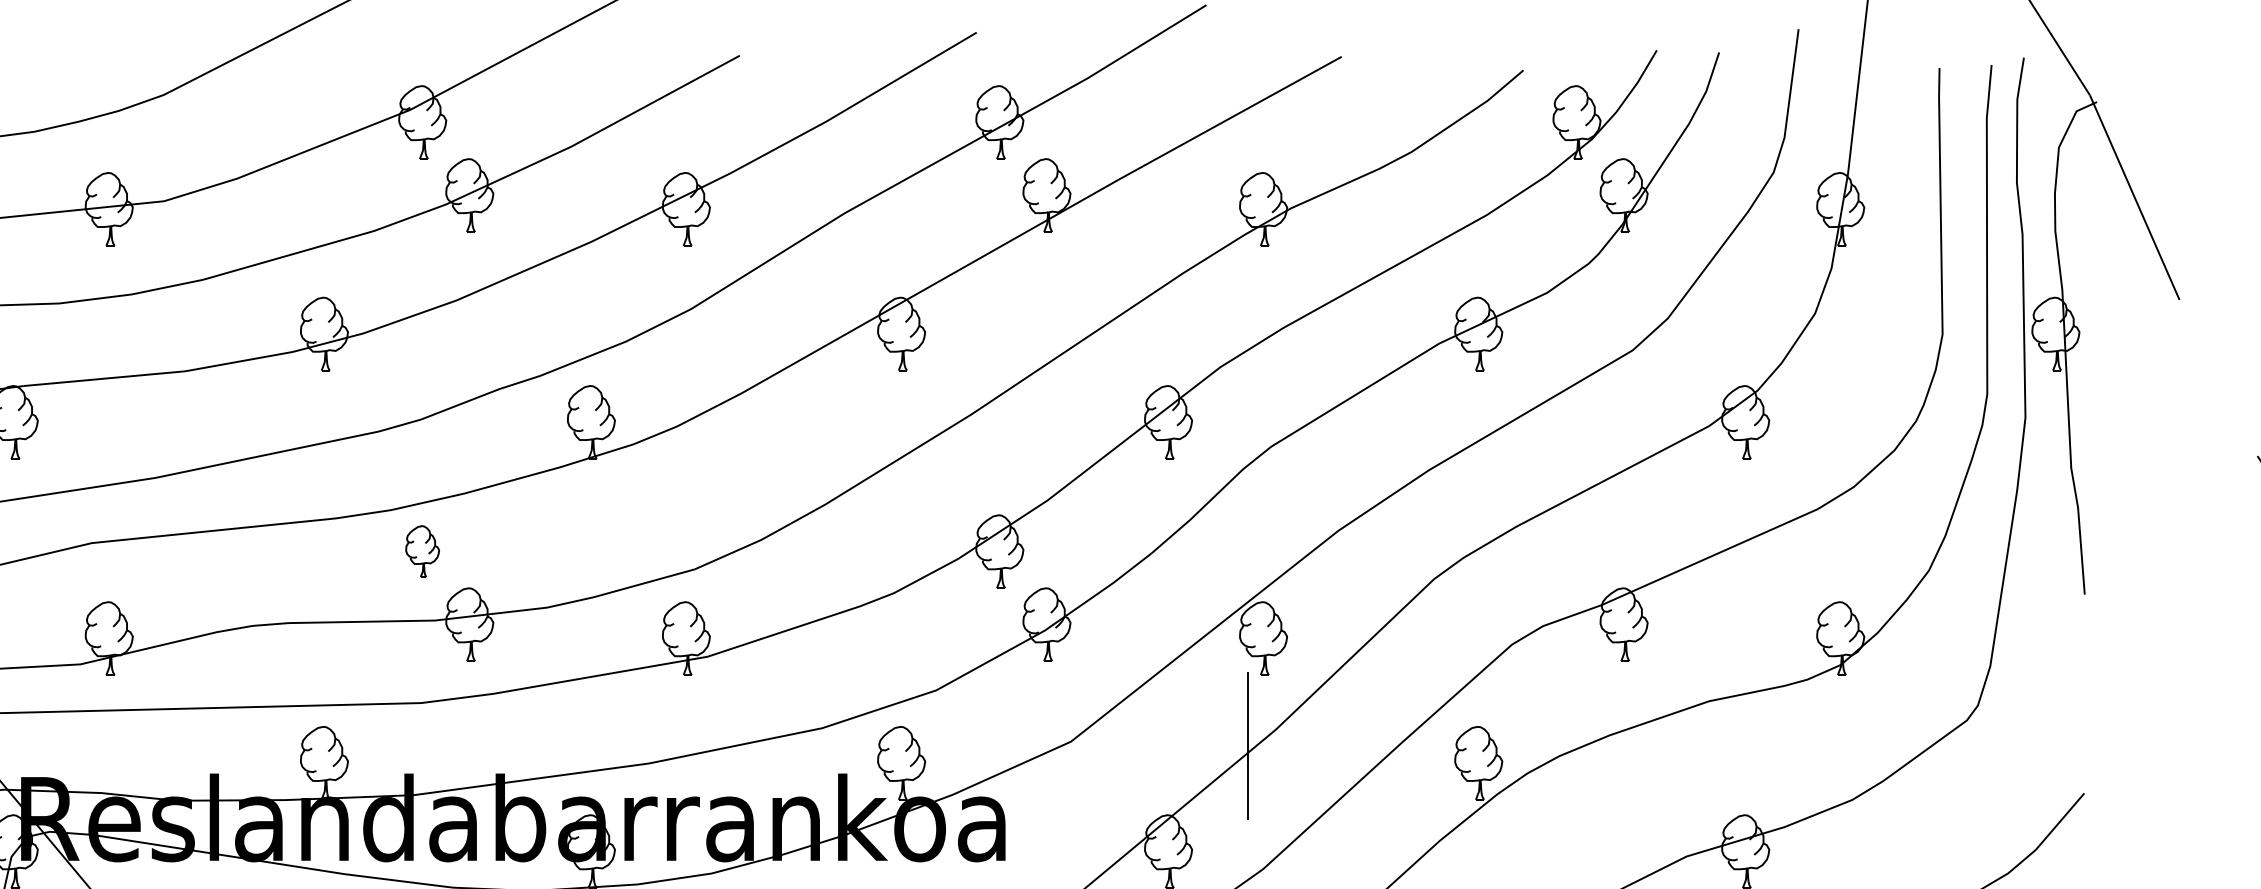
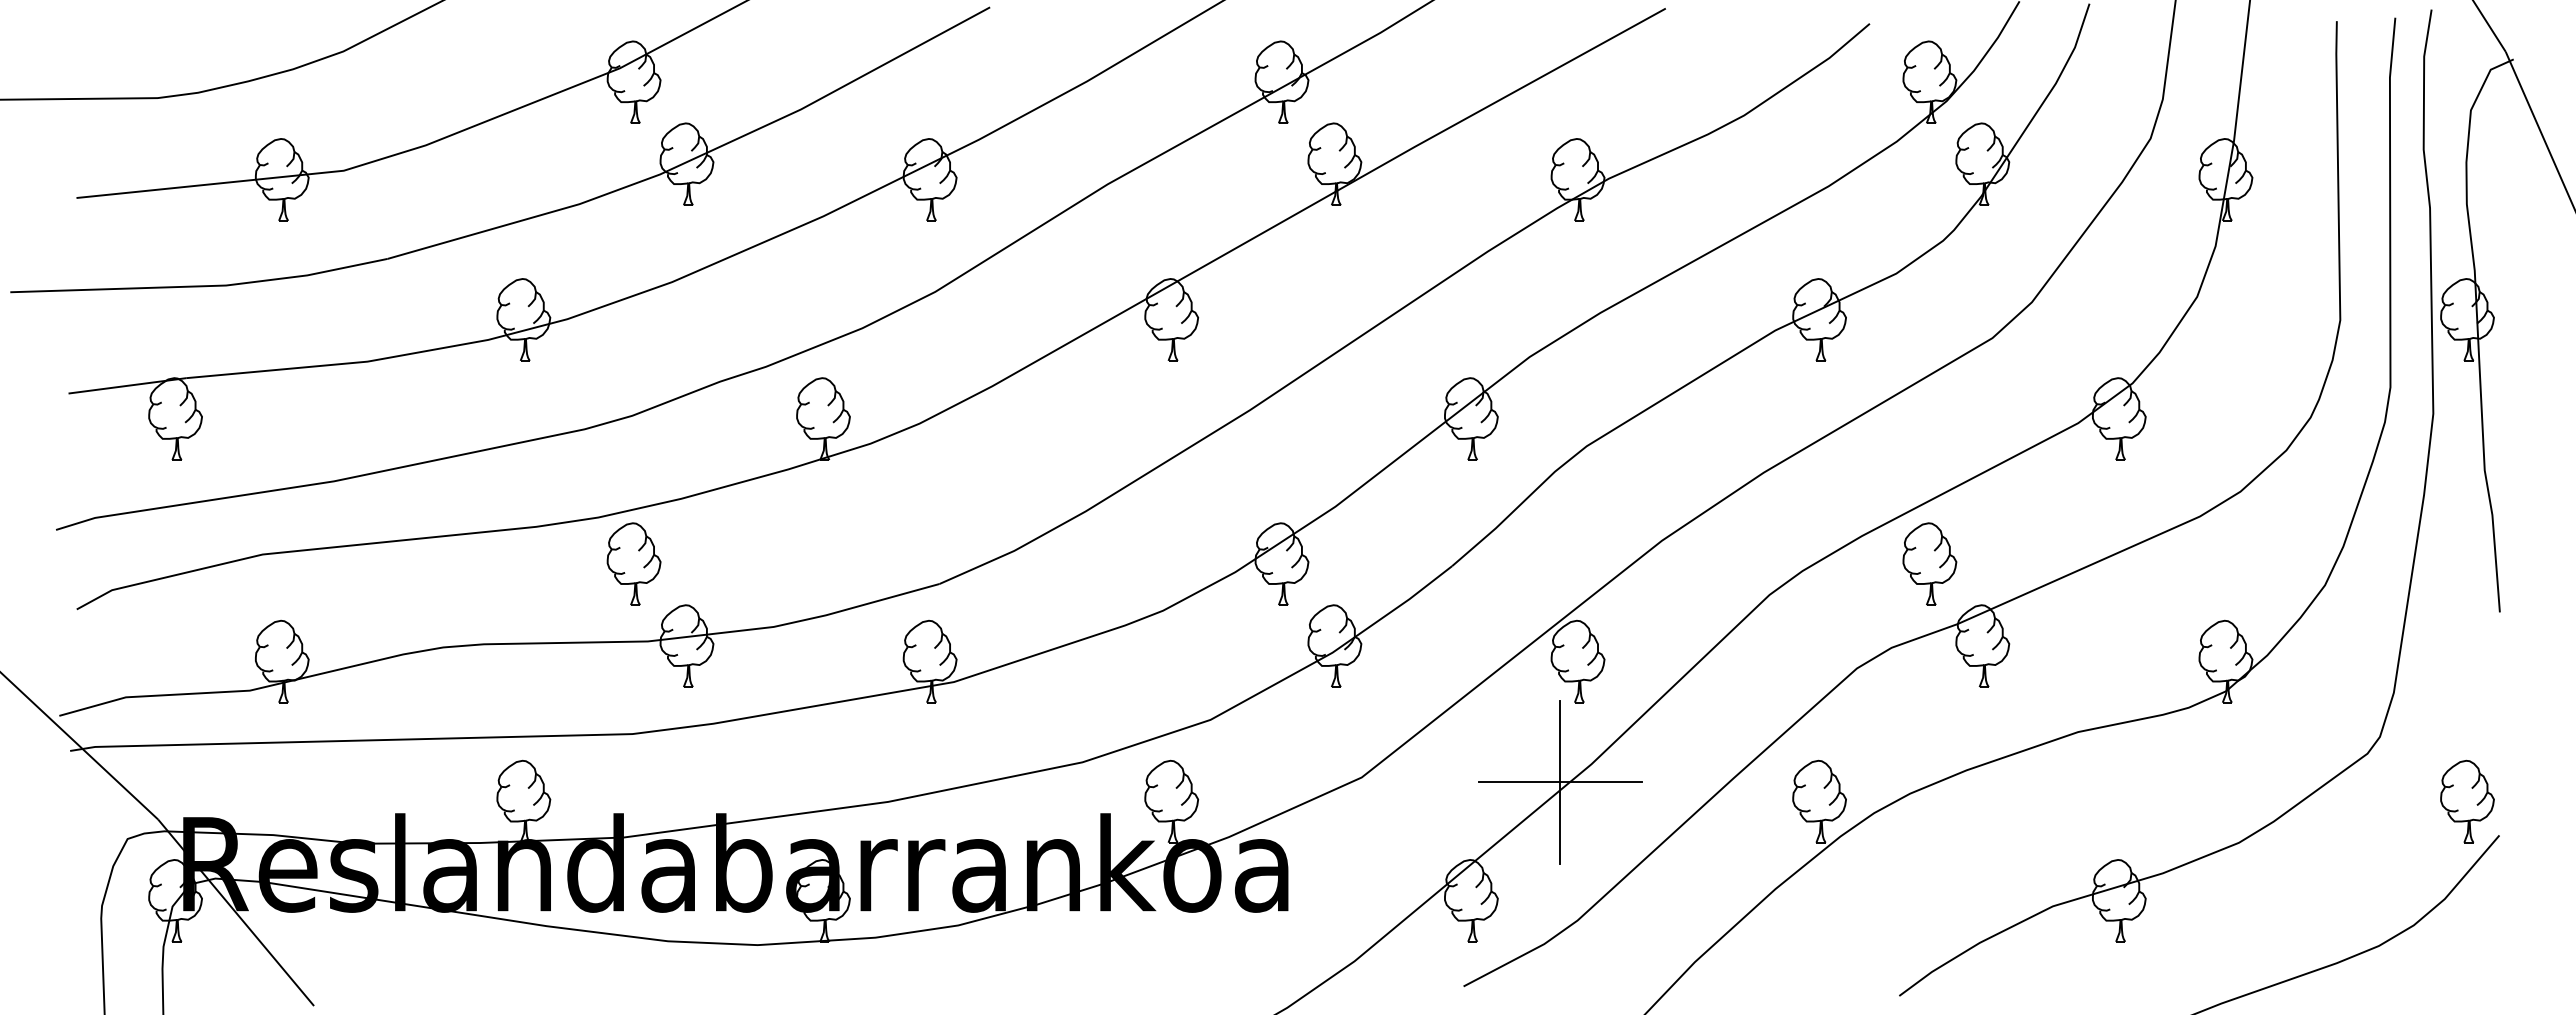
part: (422, 551) -> (633, 563), size x1.43
part: (1576, 551) -> (1929, 563), added
line: (1247, 746) -> (1559, 782), added
part: (2055, 763) -> (2467, 801), added

